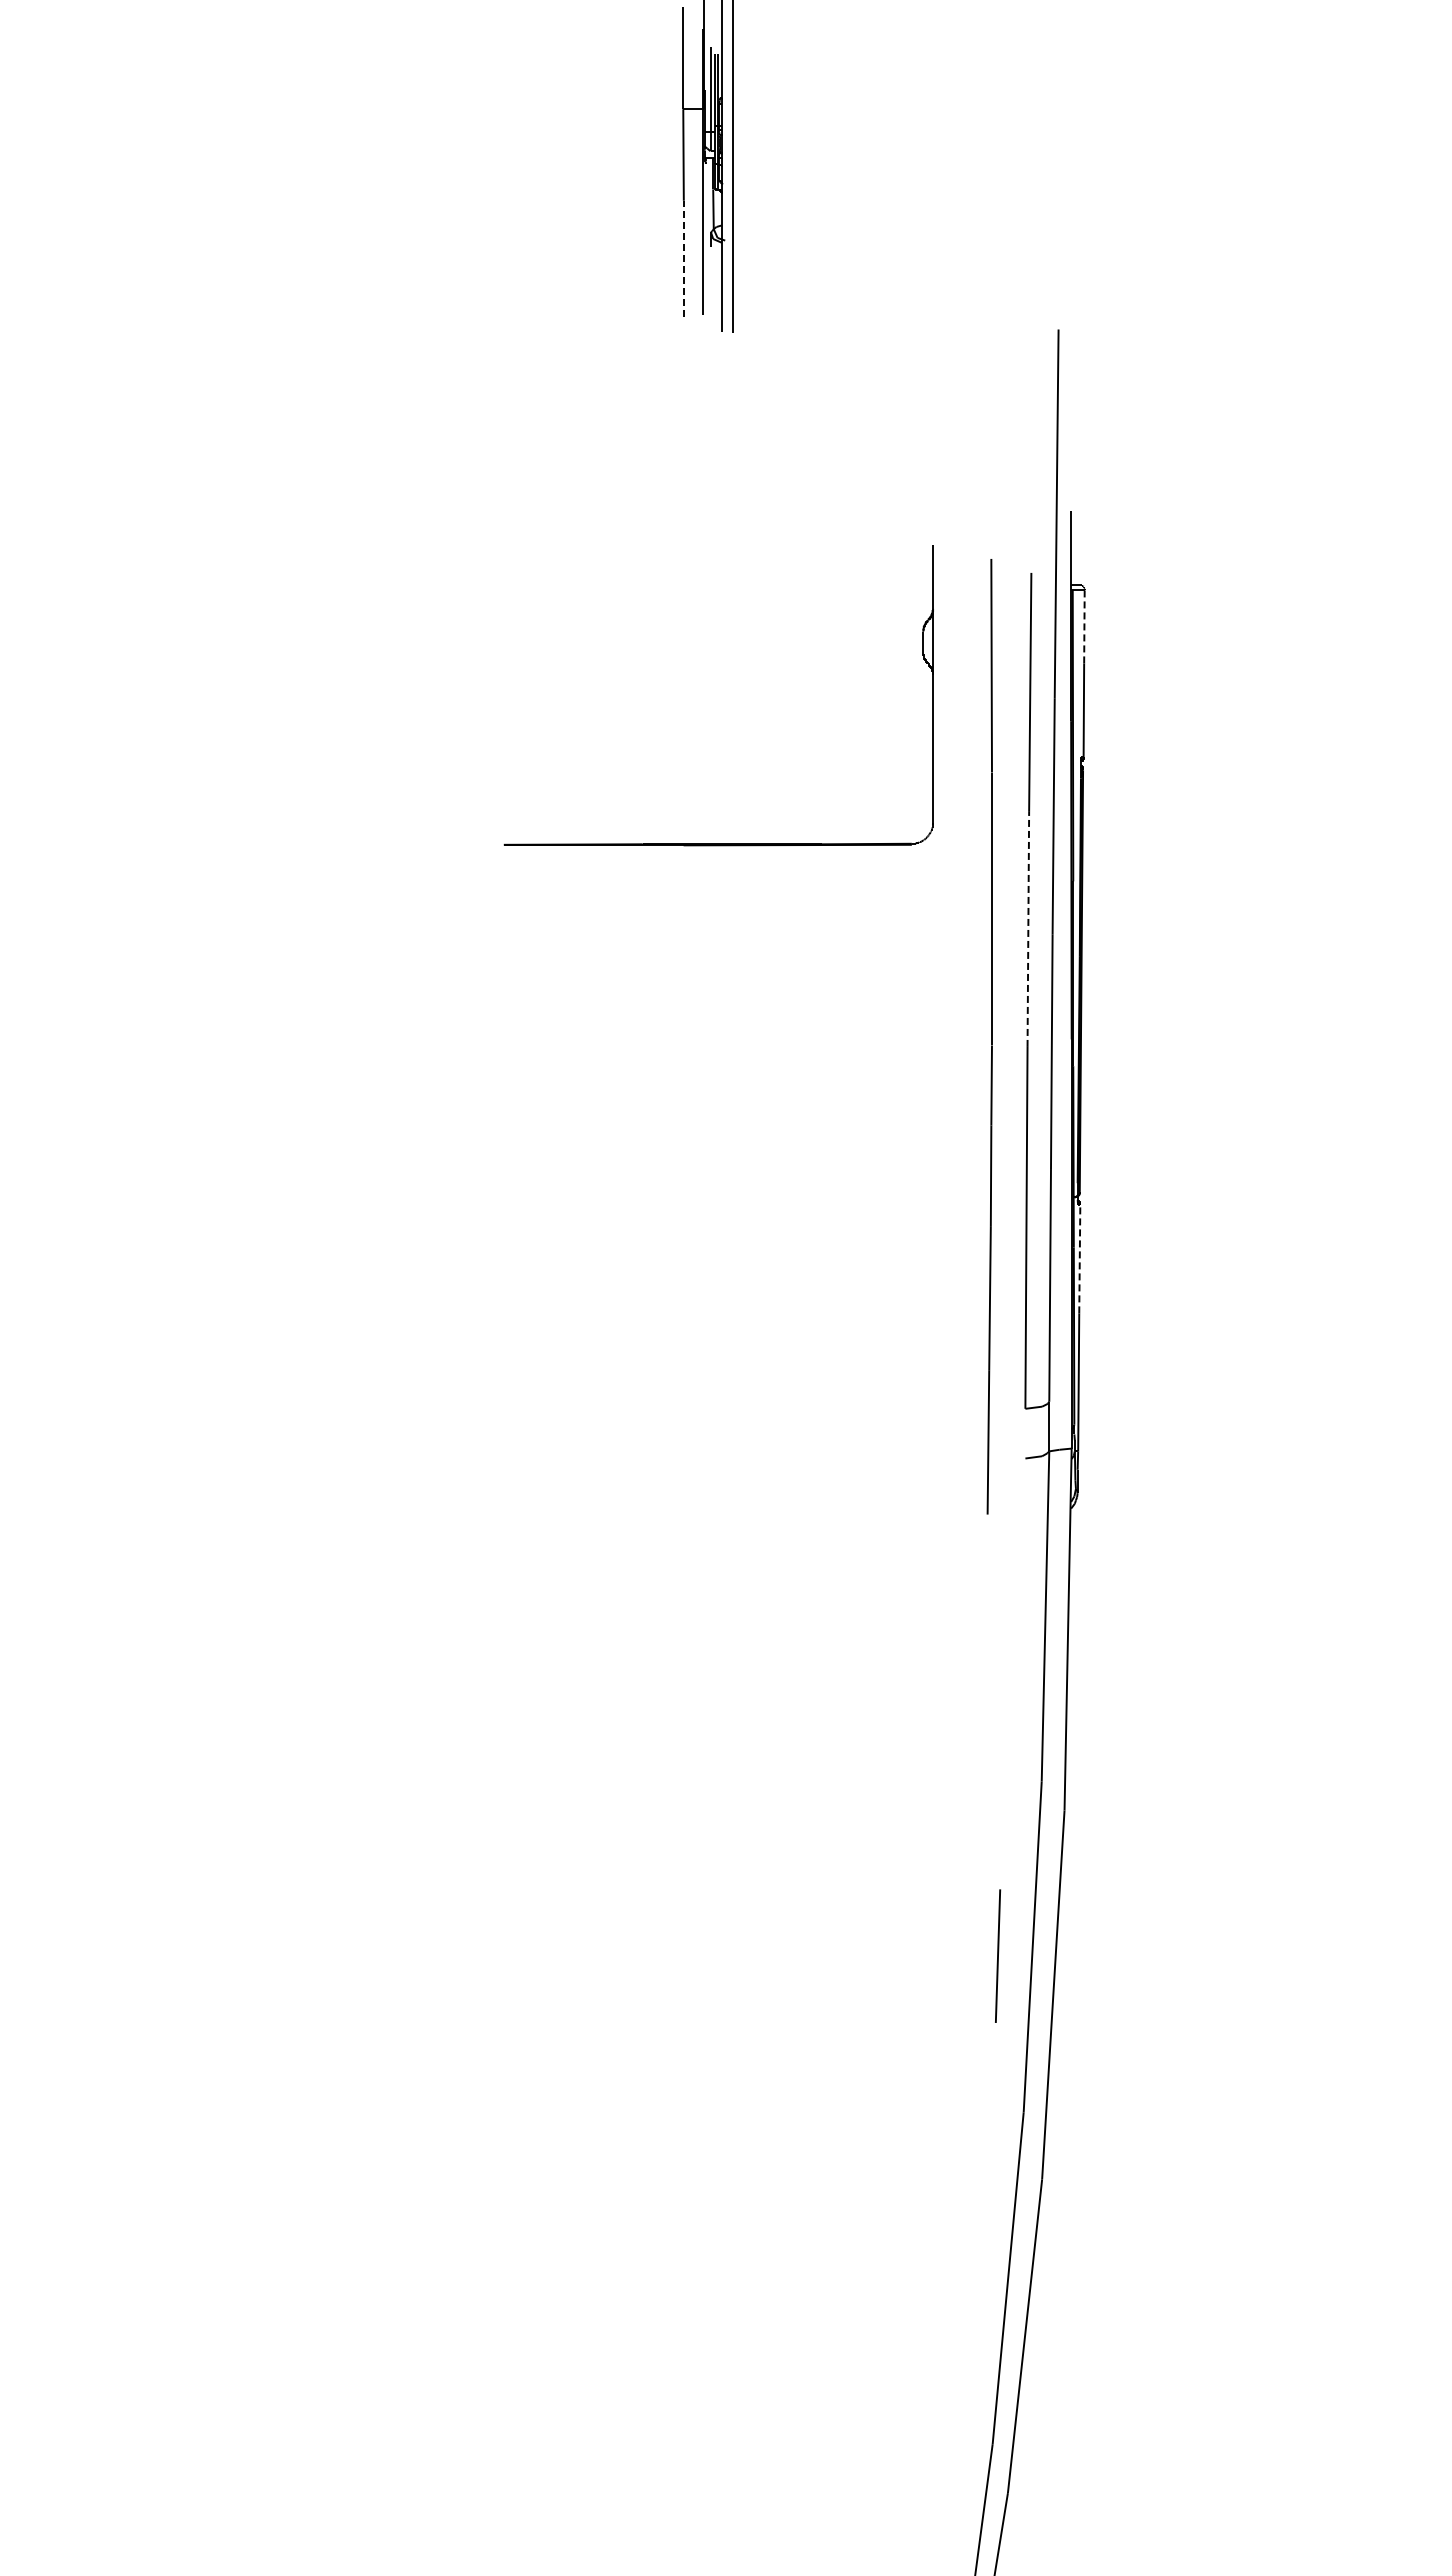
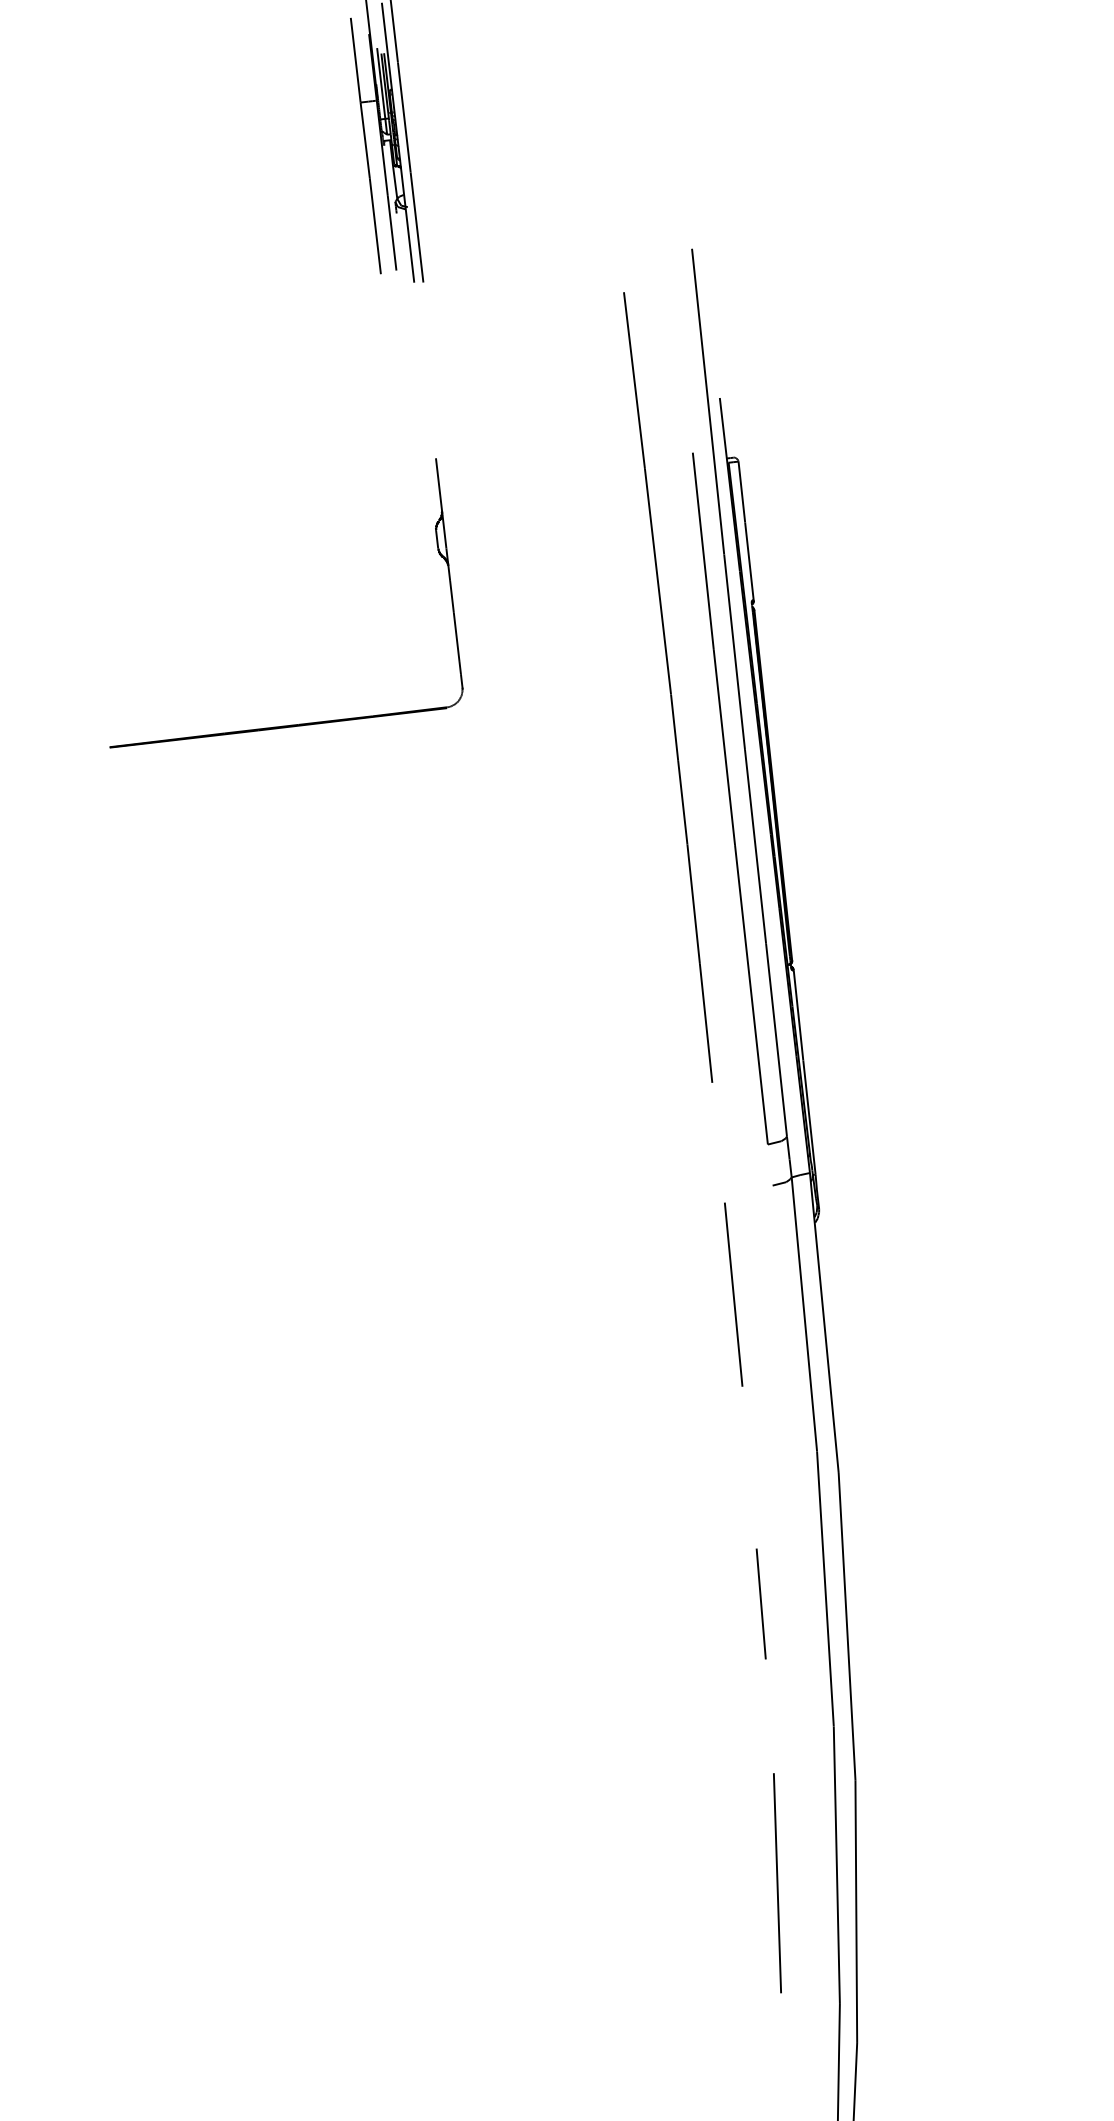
line: (683, 258) -> (375, 225), dashed -> solid
line: (1084, 626) -> (741, 491), dashed -> solid
part: (718, 843) -> (287, 725), moved
line: (1028, 929) -> (724, 747), dashed -> solid
part: (989, 1036) -> (668, 687), moved
line: (1079, 1258) -> (798, 1015), dashed -> solid
line: (963, 1583) -> (733, 1294), added
line: (998, 1955) -> (761, 1603), moved
line: (934, 2291) -> (777, 1883), added

